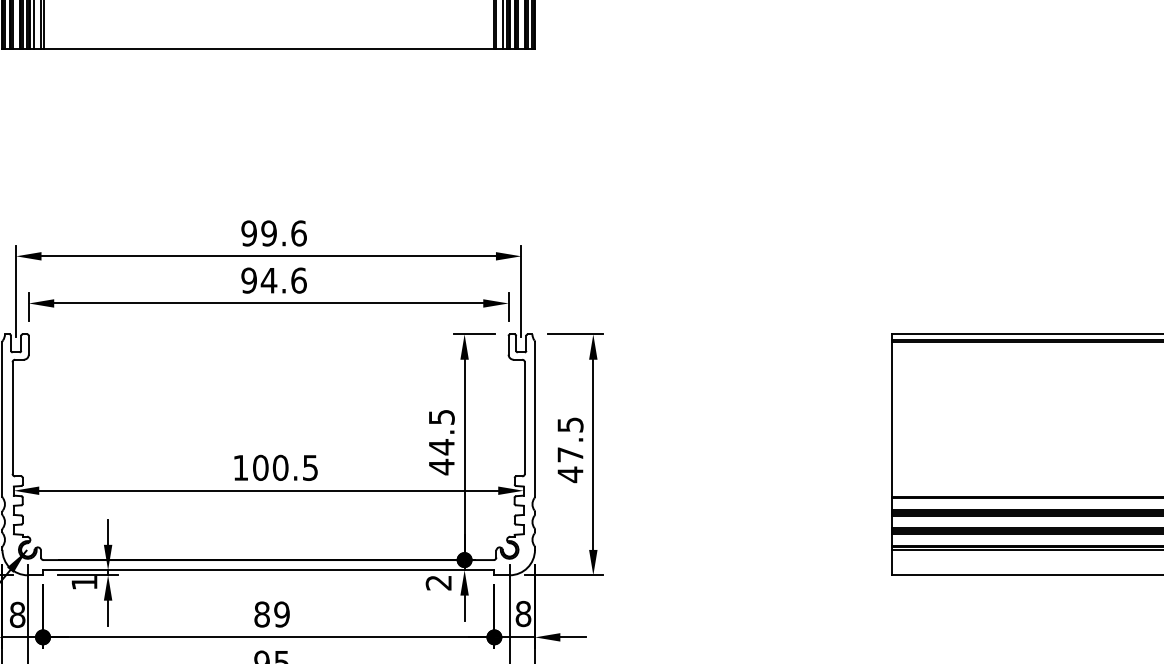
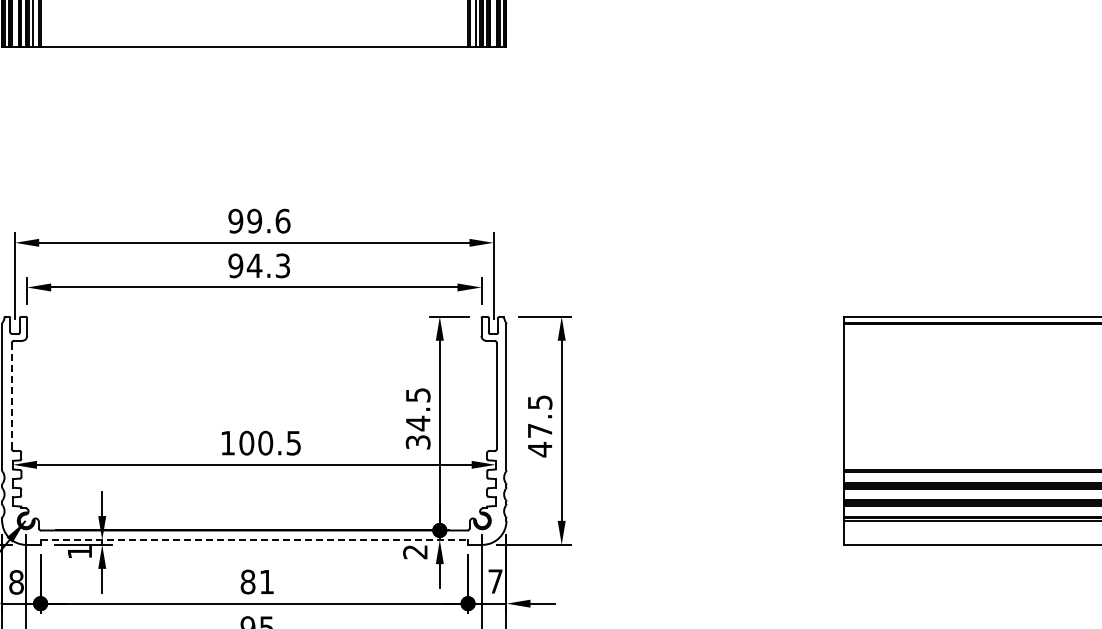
text: (298, 280) -> (282, 265), 94.6 -> 94.3
line: (12, 418) -> (11, 396), solid -> dashed
text: (441, 467) -> (417, 442), 44.5 -> 34.5
line: (268, 570) -> (254, 540), solid -> dashed
text: (281, 613) -> (266, 581), 89 -> 81
text: (523, 613) -> (495, 581), 8 -> 7

